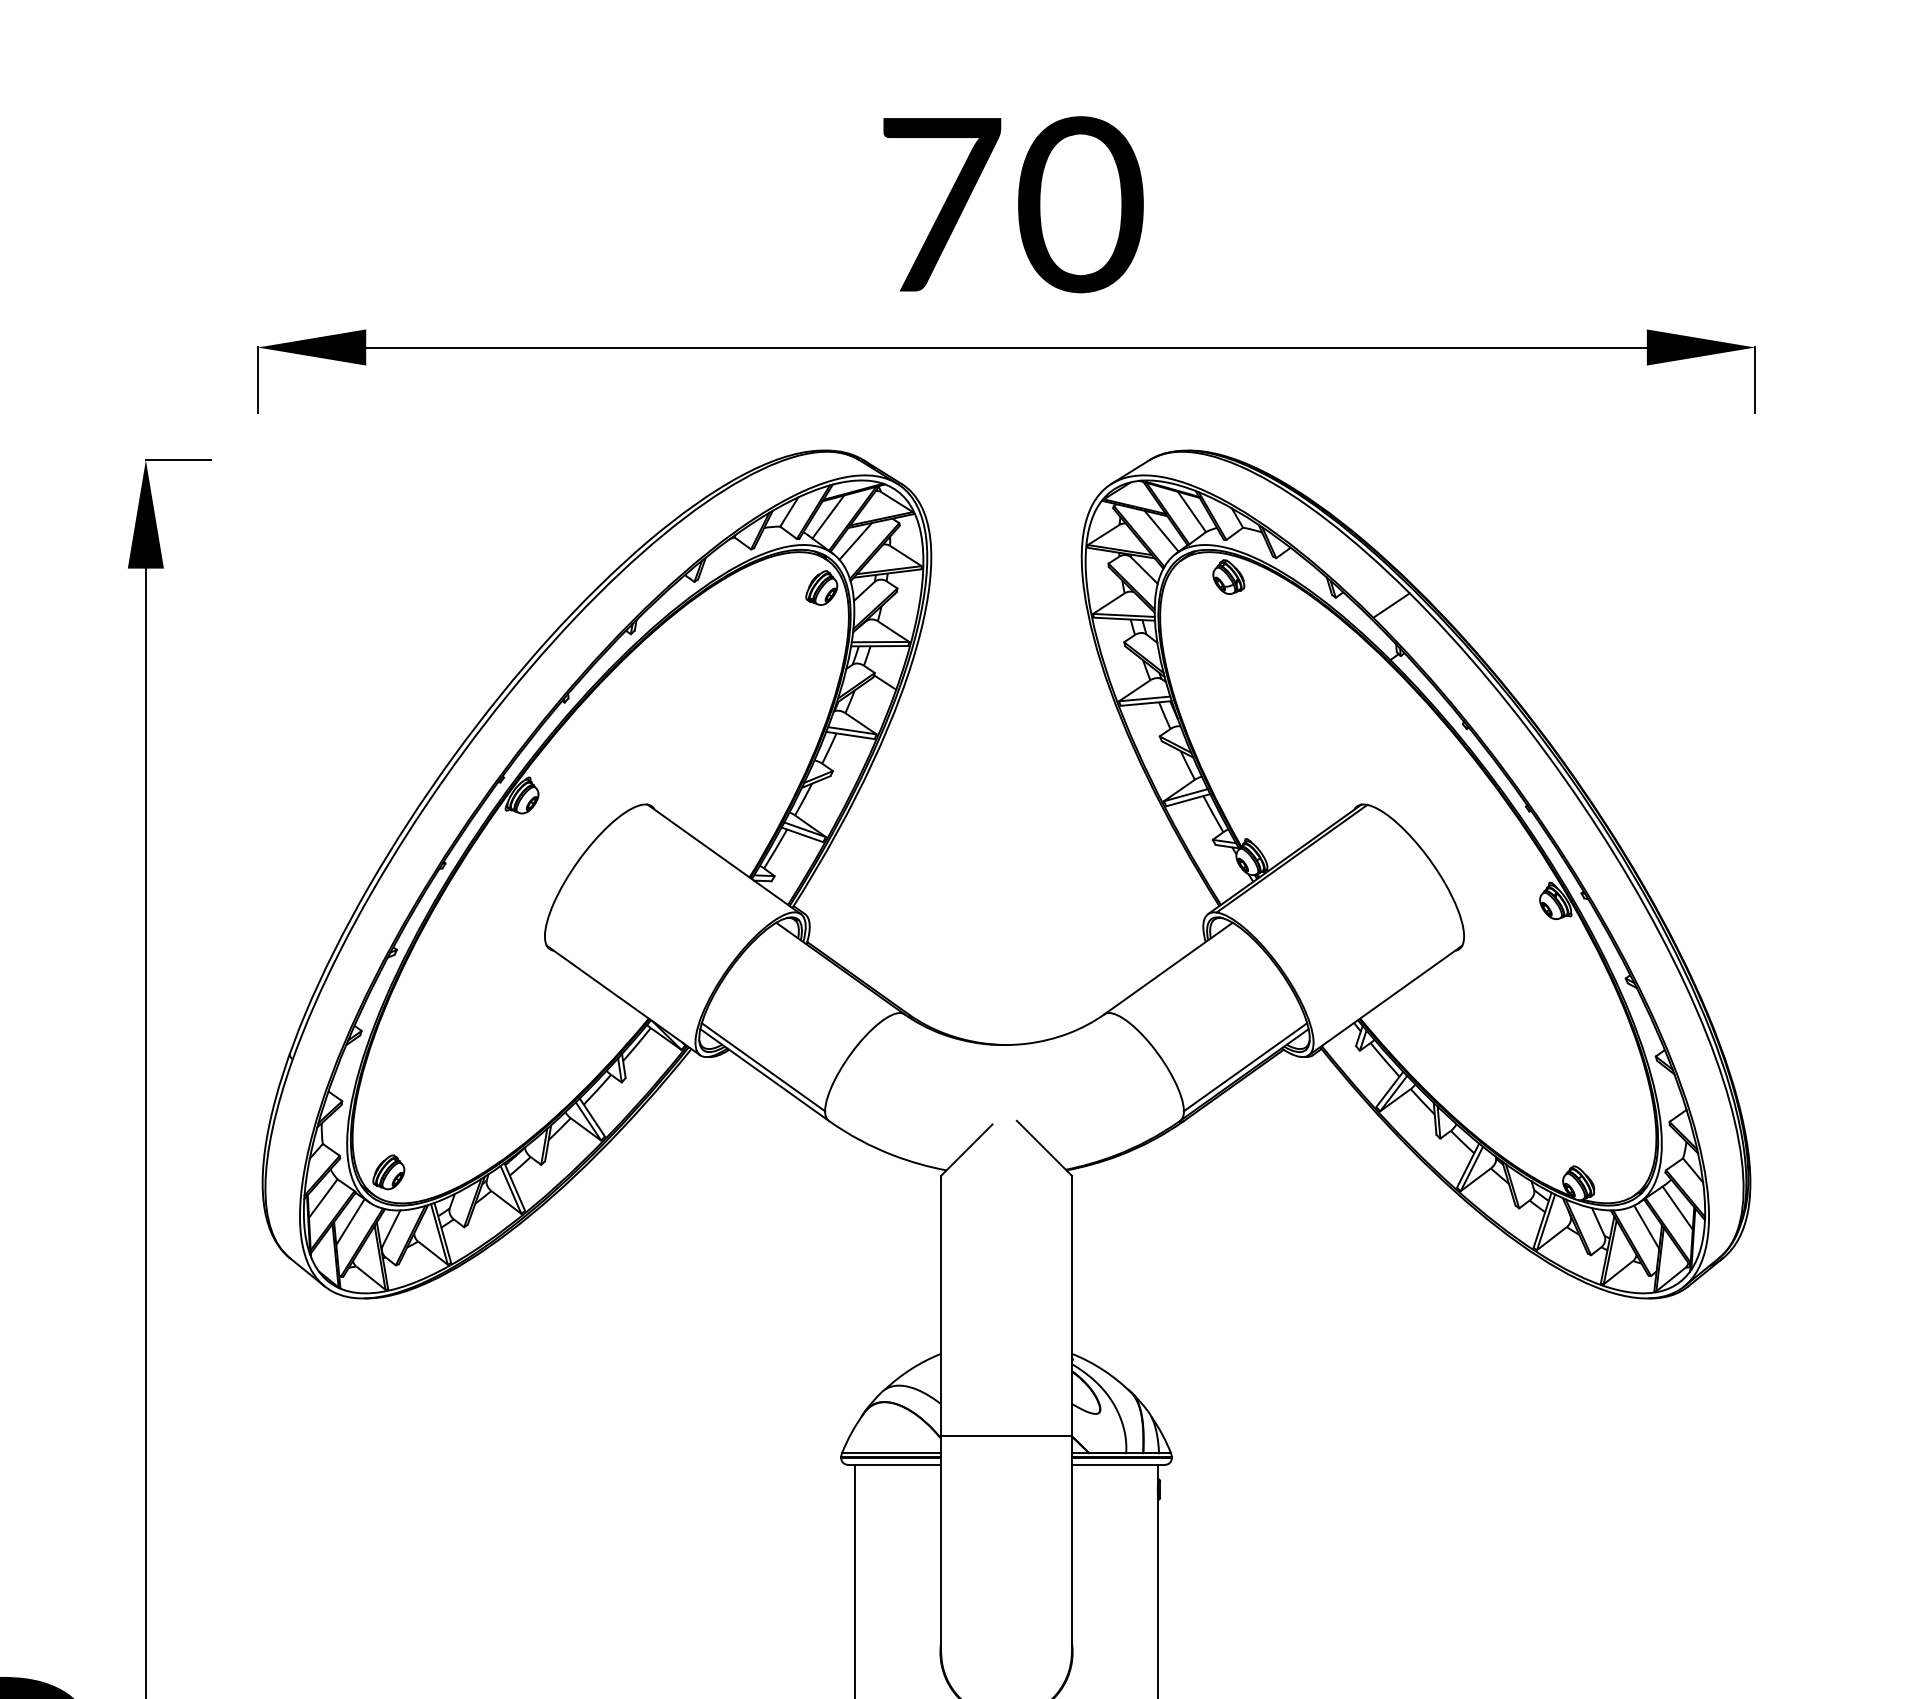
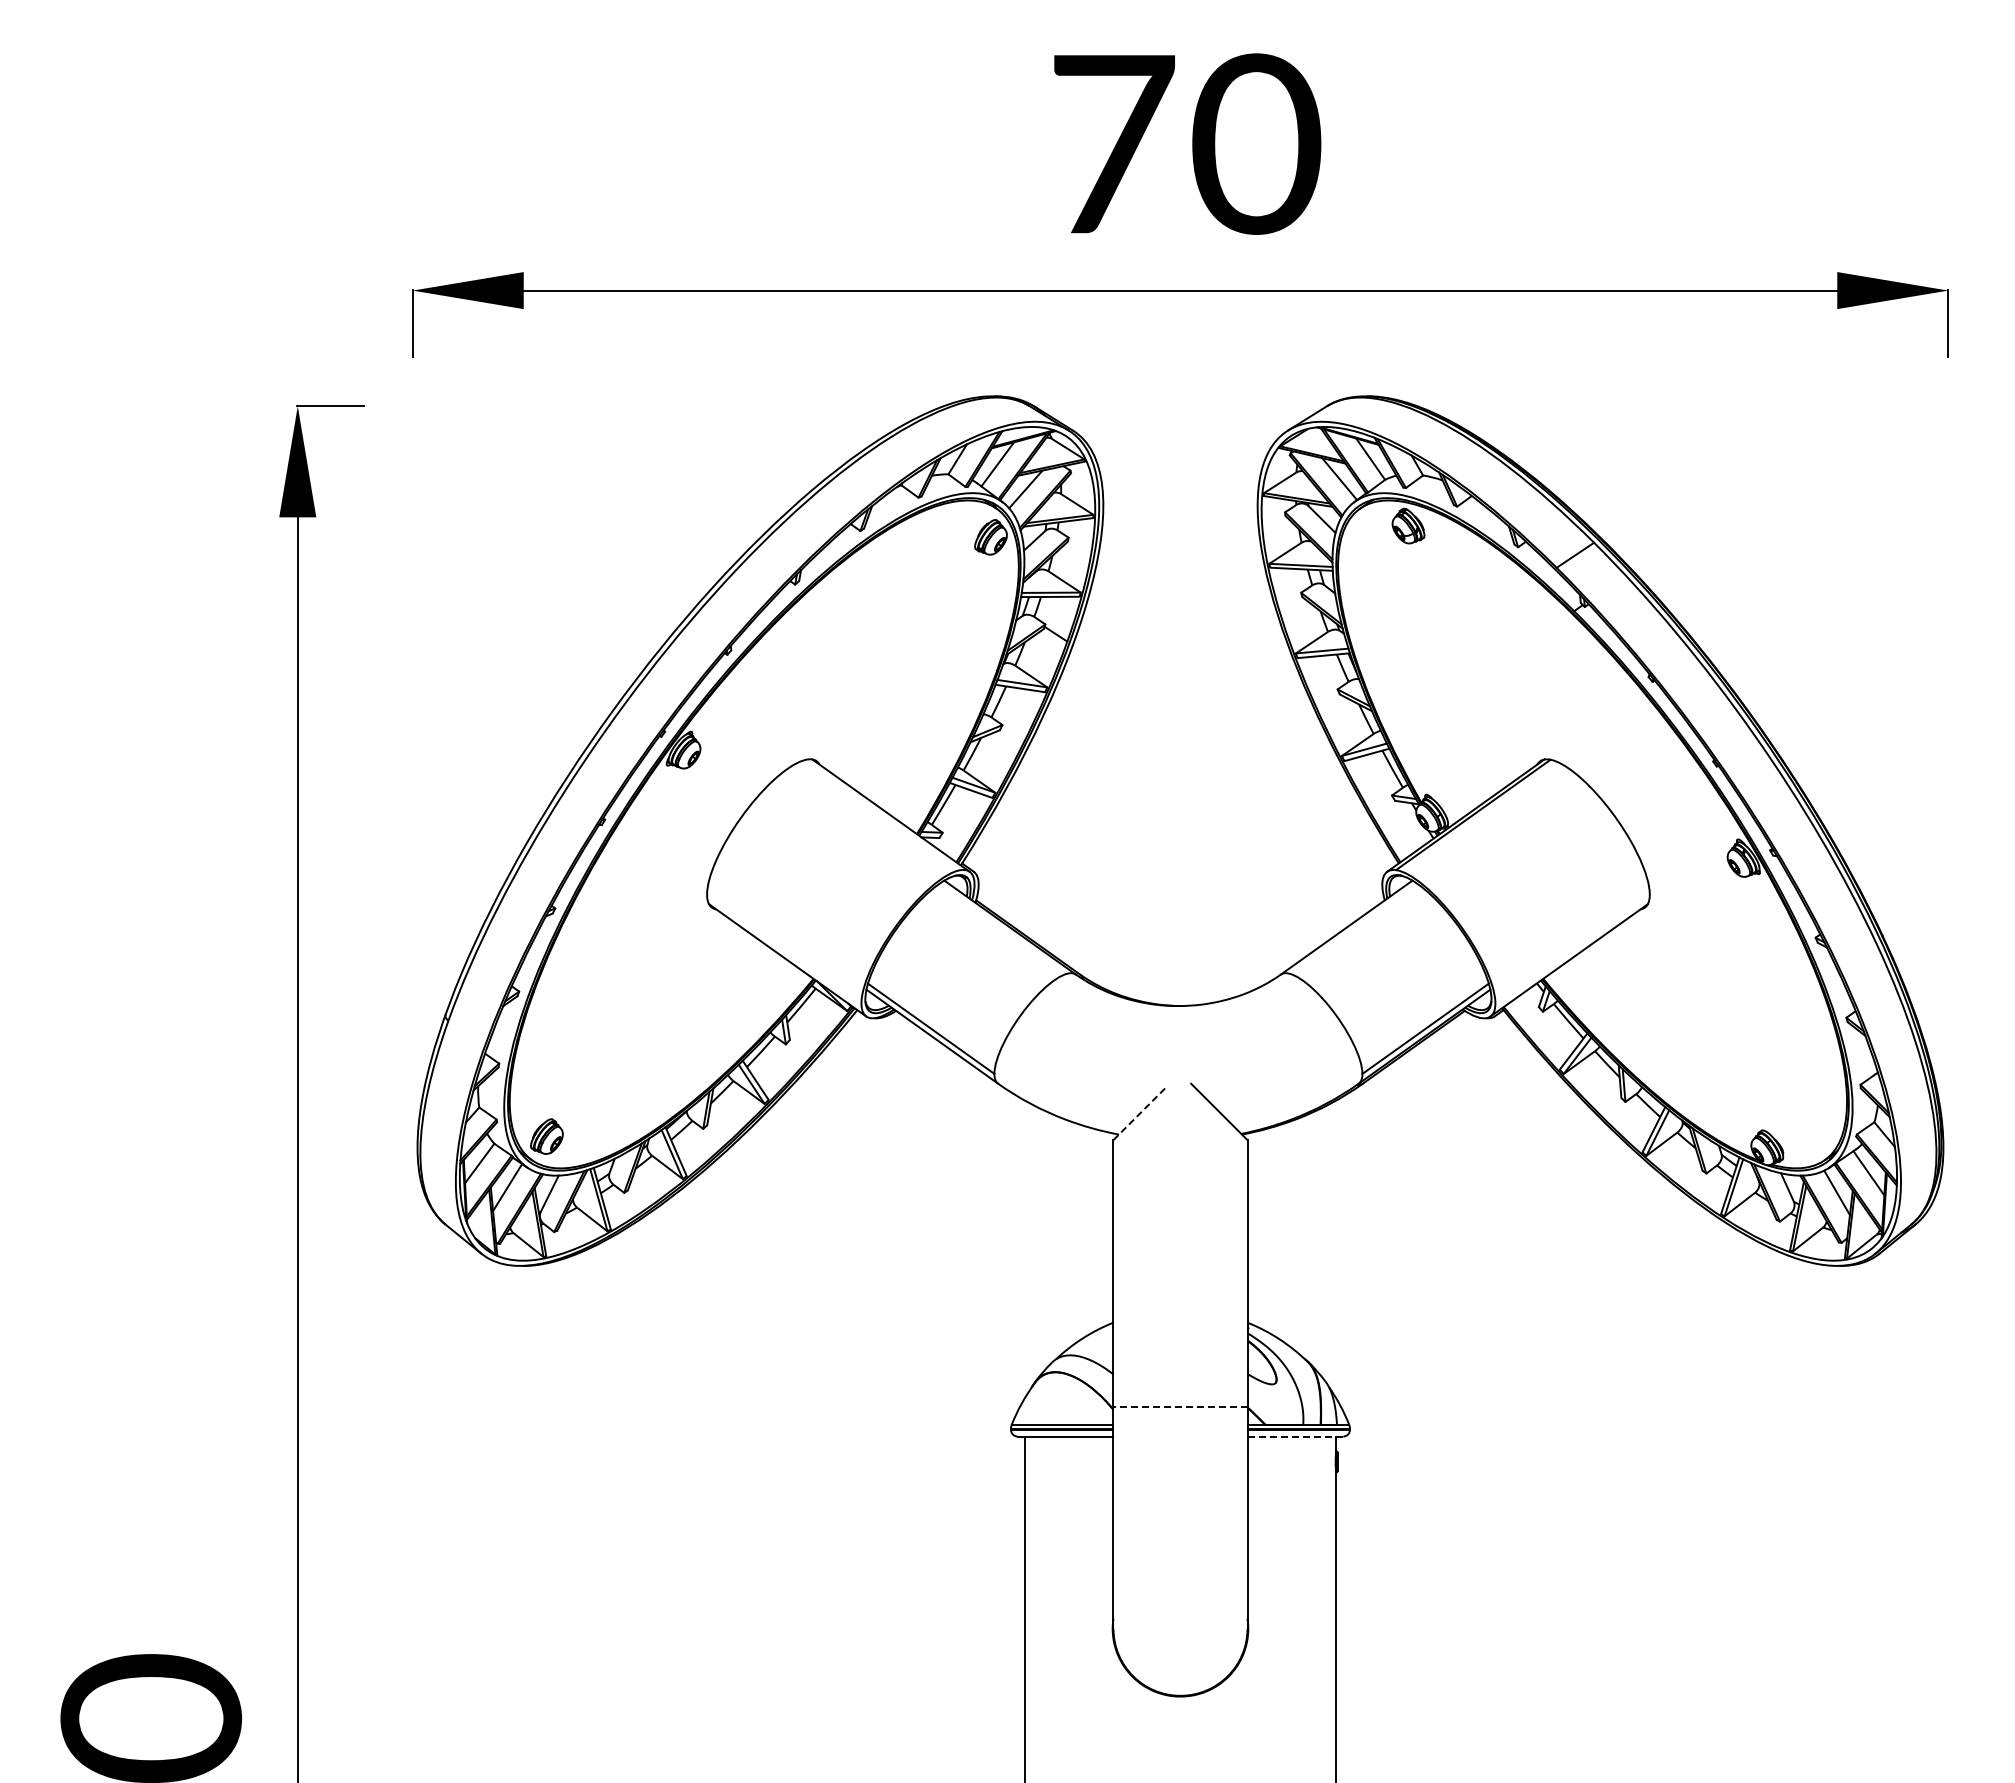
line: (967, 1149) -> (1140, 1113), solid -> dashed
line: (1006, 1435) -> (1180, 1406), solid -> dashed
line: (1118, 1464) -> (1295, 1436), solid -> dashed

